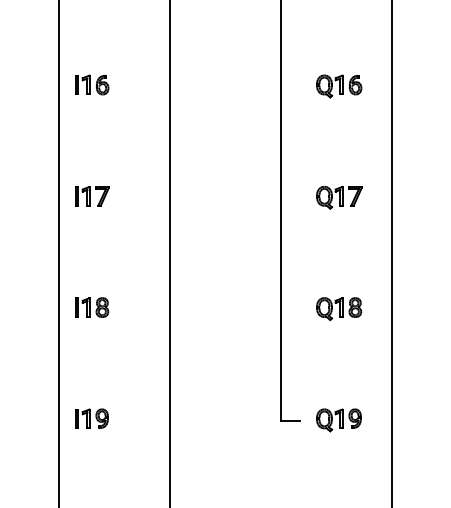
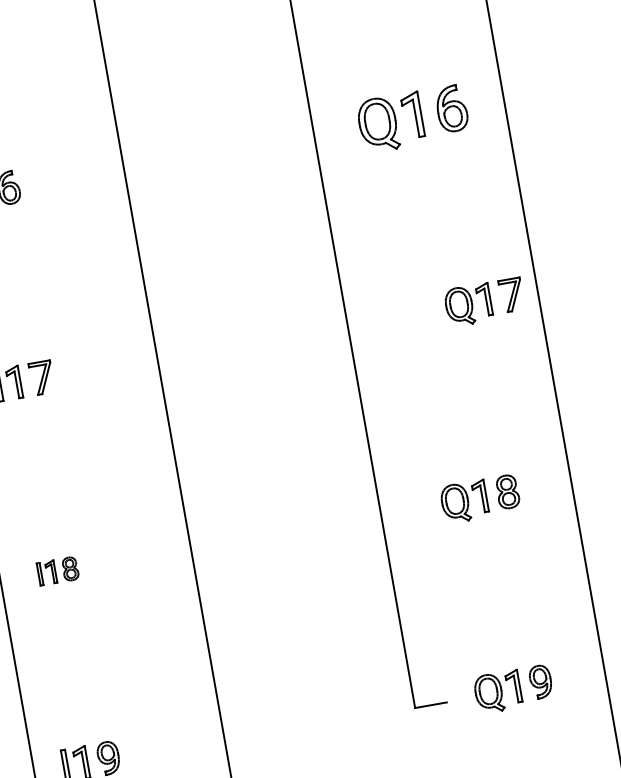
part: (339, 86) -> (414, 118), size x1.4
part: (339, 197) -> (485, 301), moved
part: (92, 307) -> (58, 570), size x0.7

